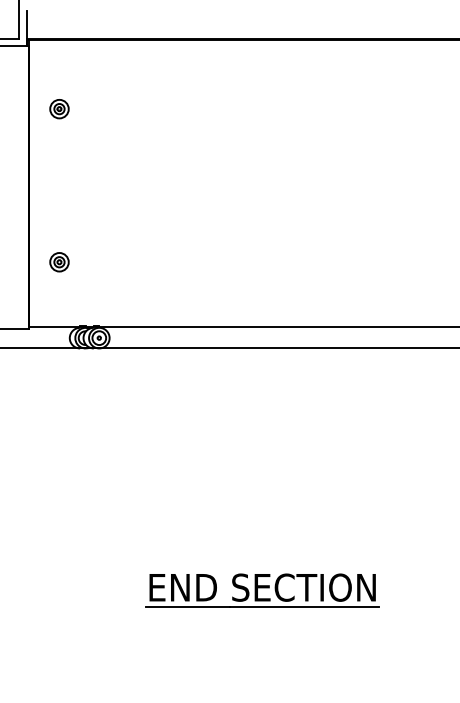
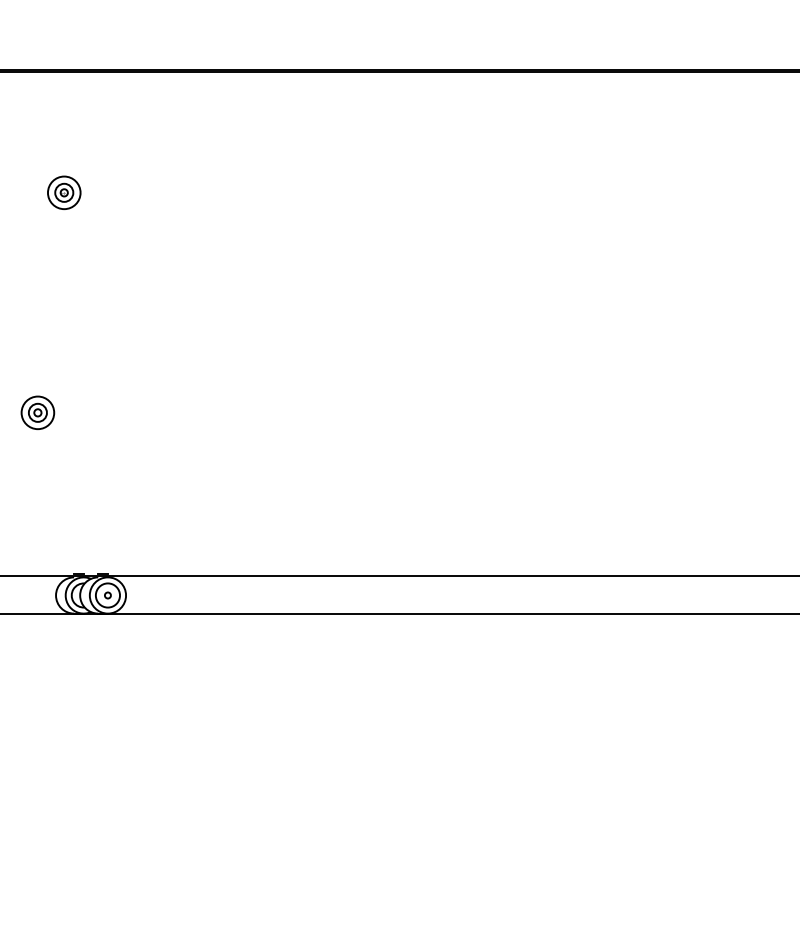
part: (59, 109) -> (64, 193), moved
part: (59, 262) -> (37, 413), moved

